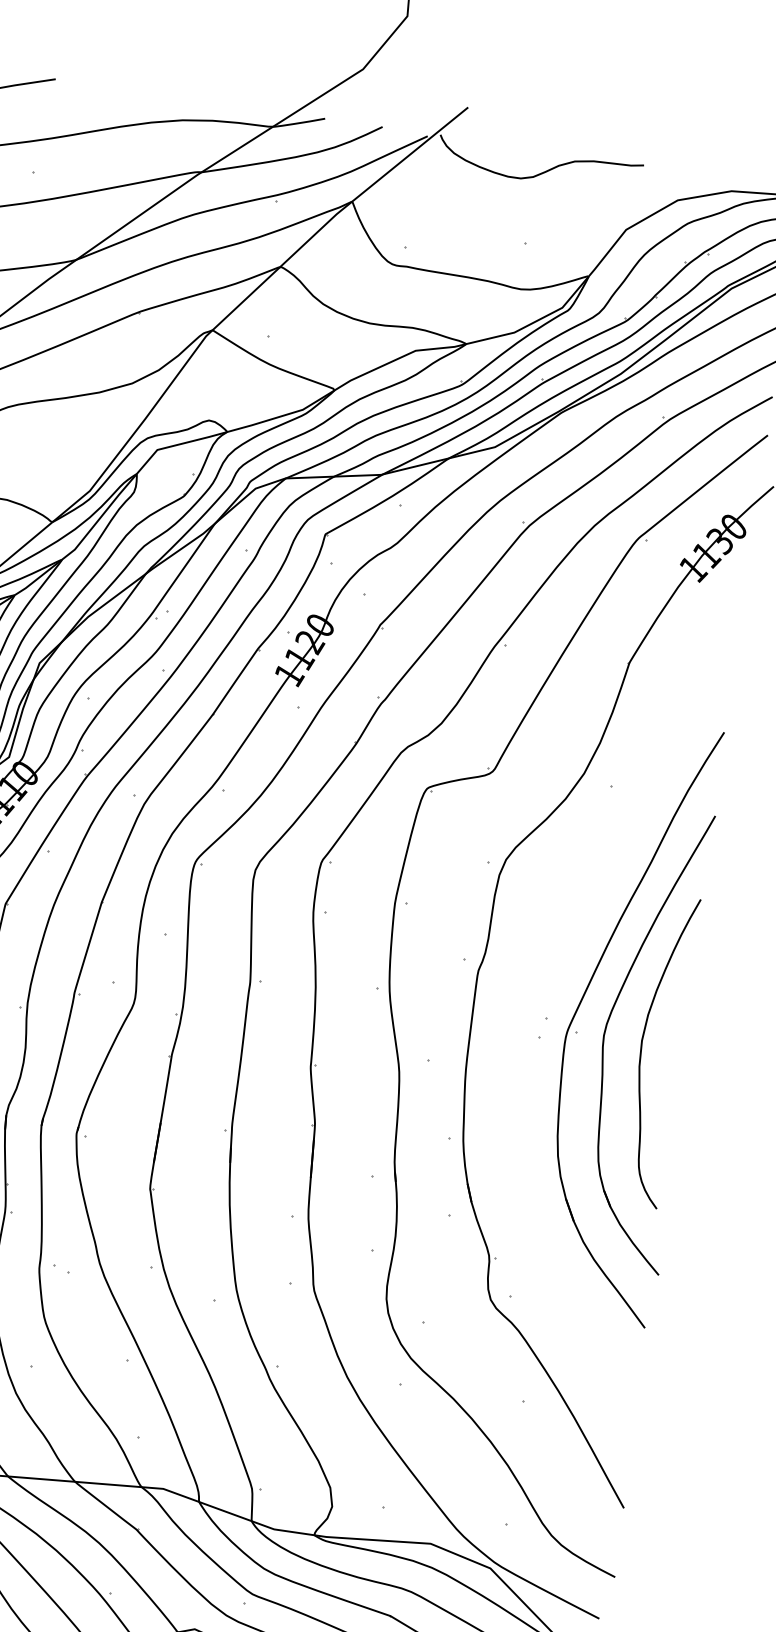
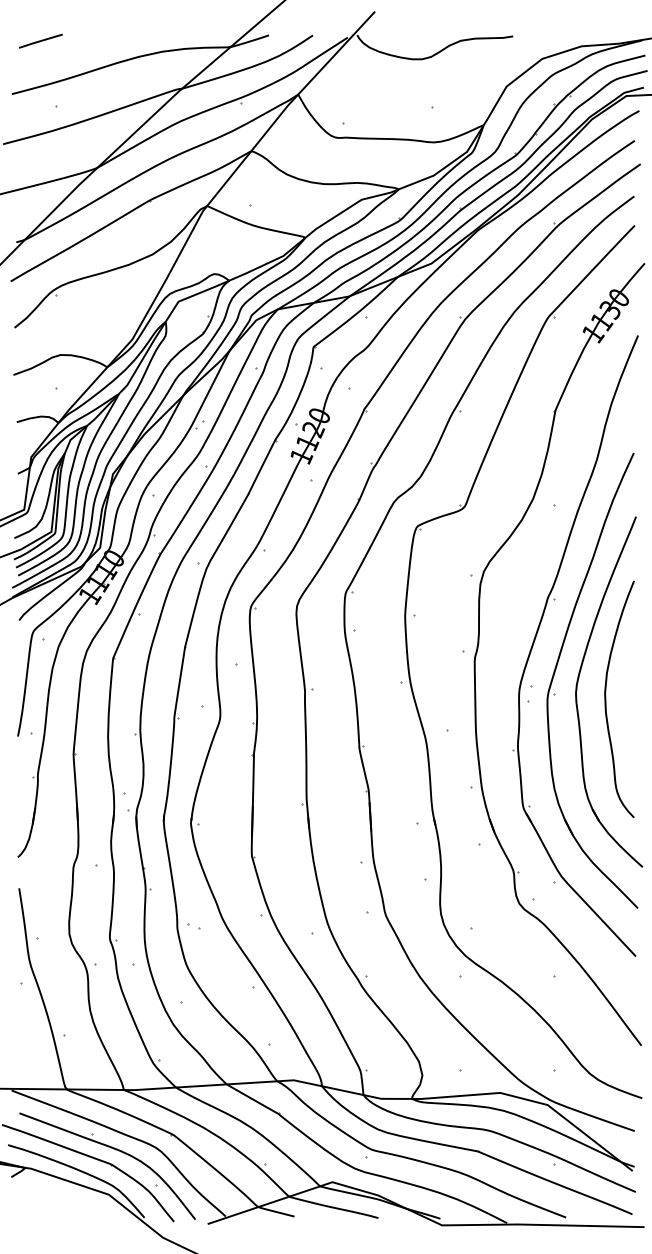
part: (566, 947) -> (538, 631), added

